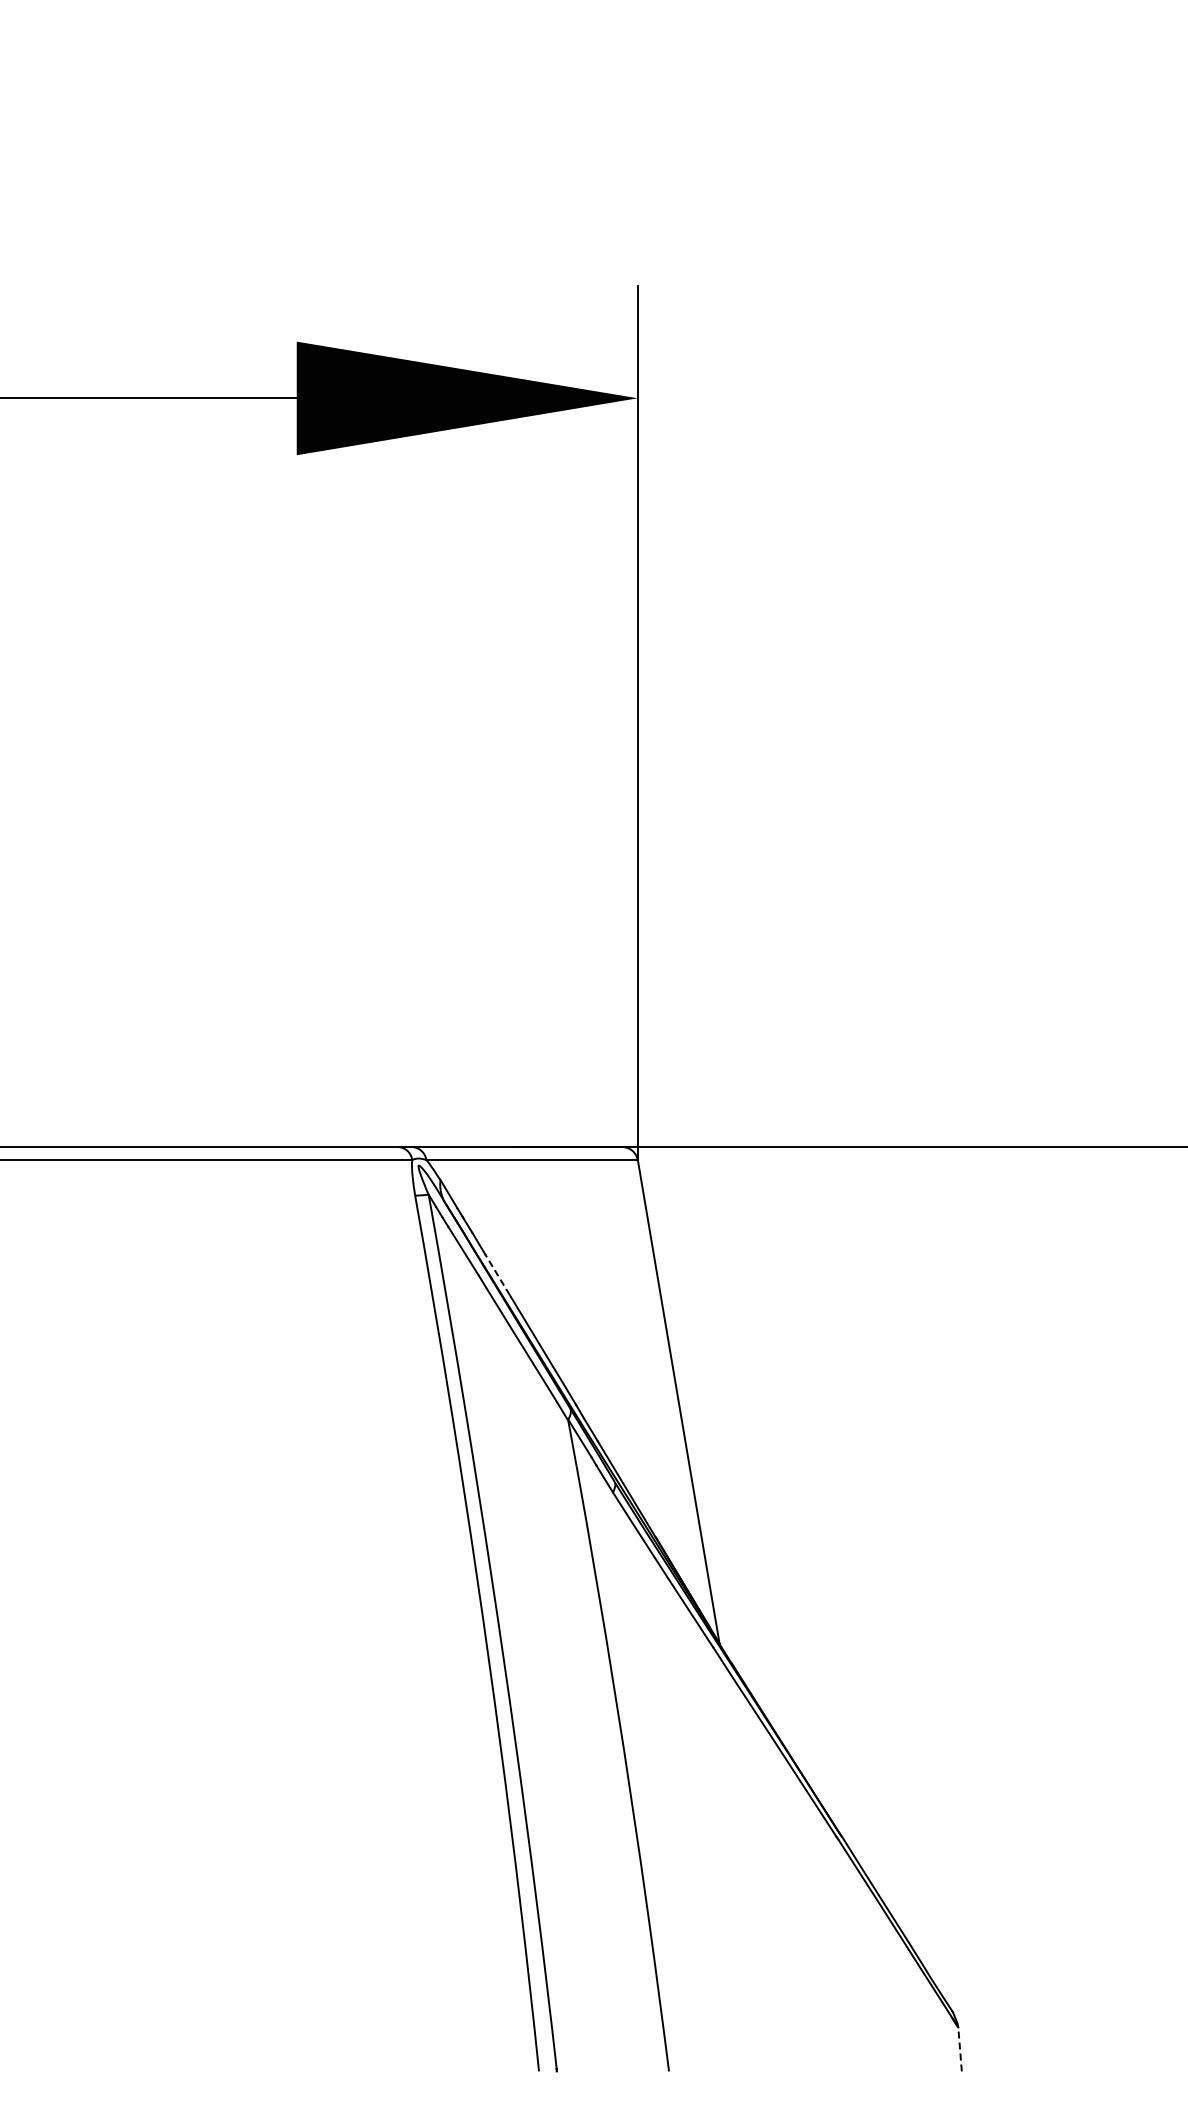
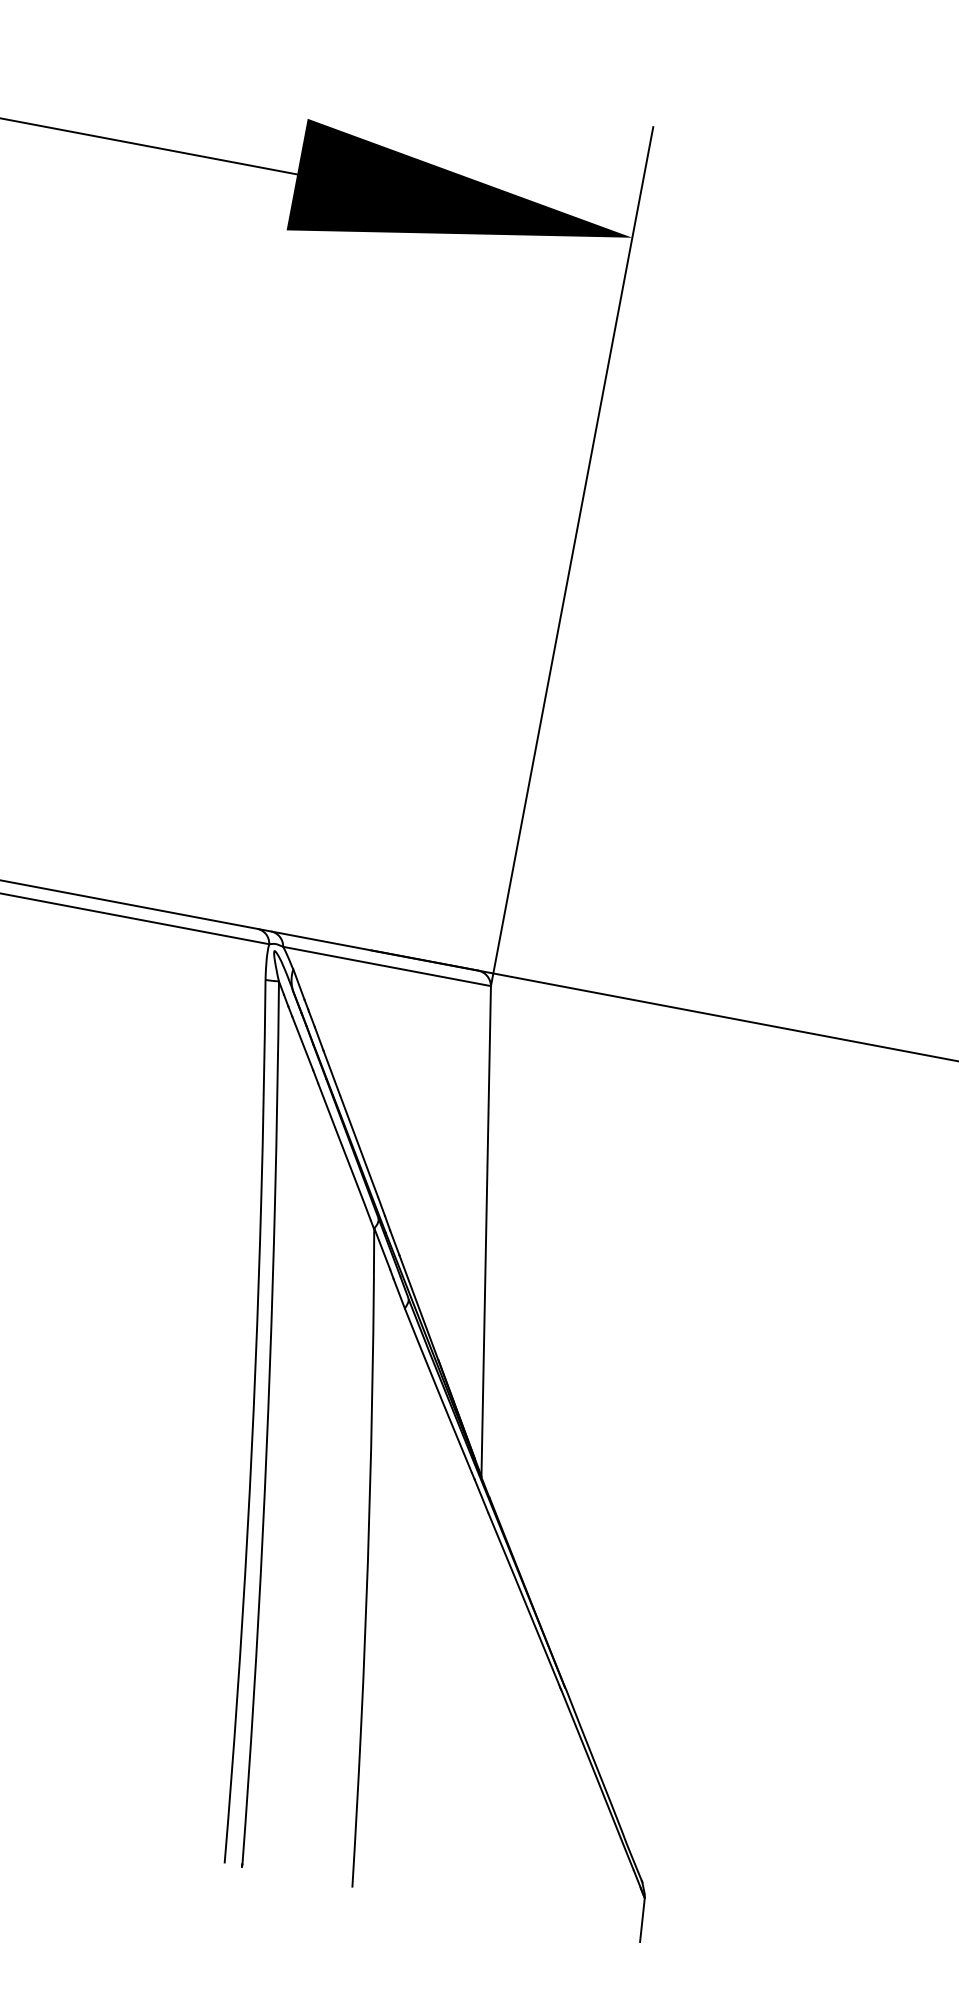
line: (497, 1274) -> (331, 1072), dashed -> solid
line: (960, 2048) -> (643, 1919), dashed -> solid

